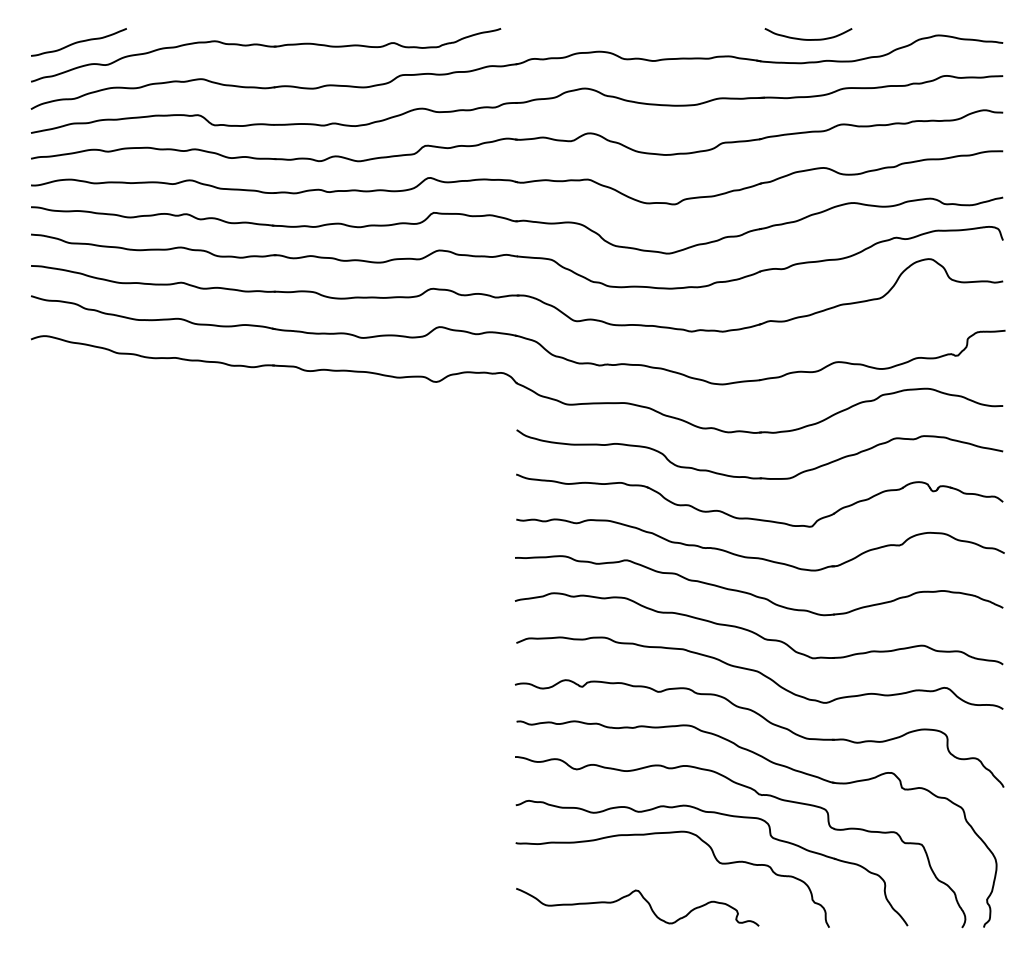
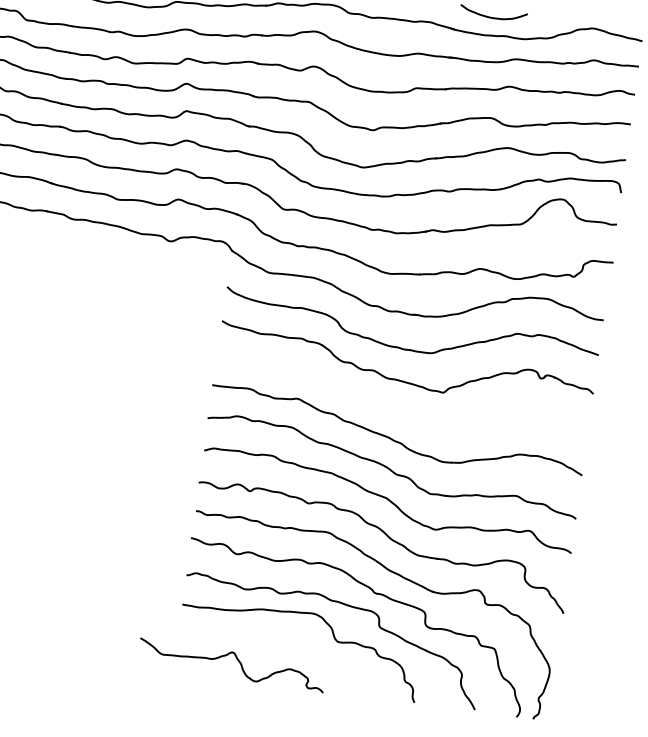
part: (760, 557) -> (401, 410), removed
curve: (644, 900) -> (237, 660), moved

